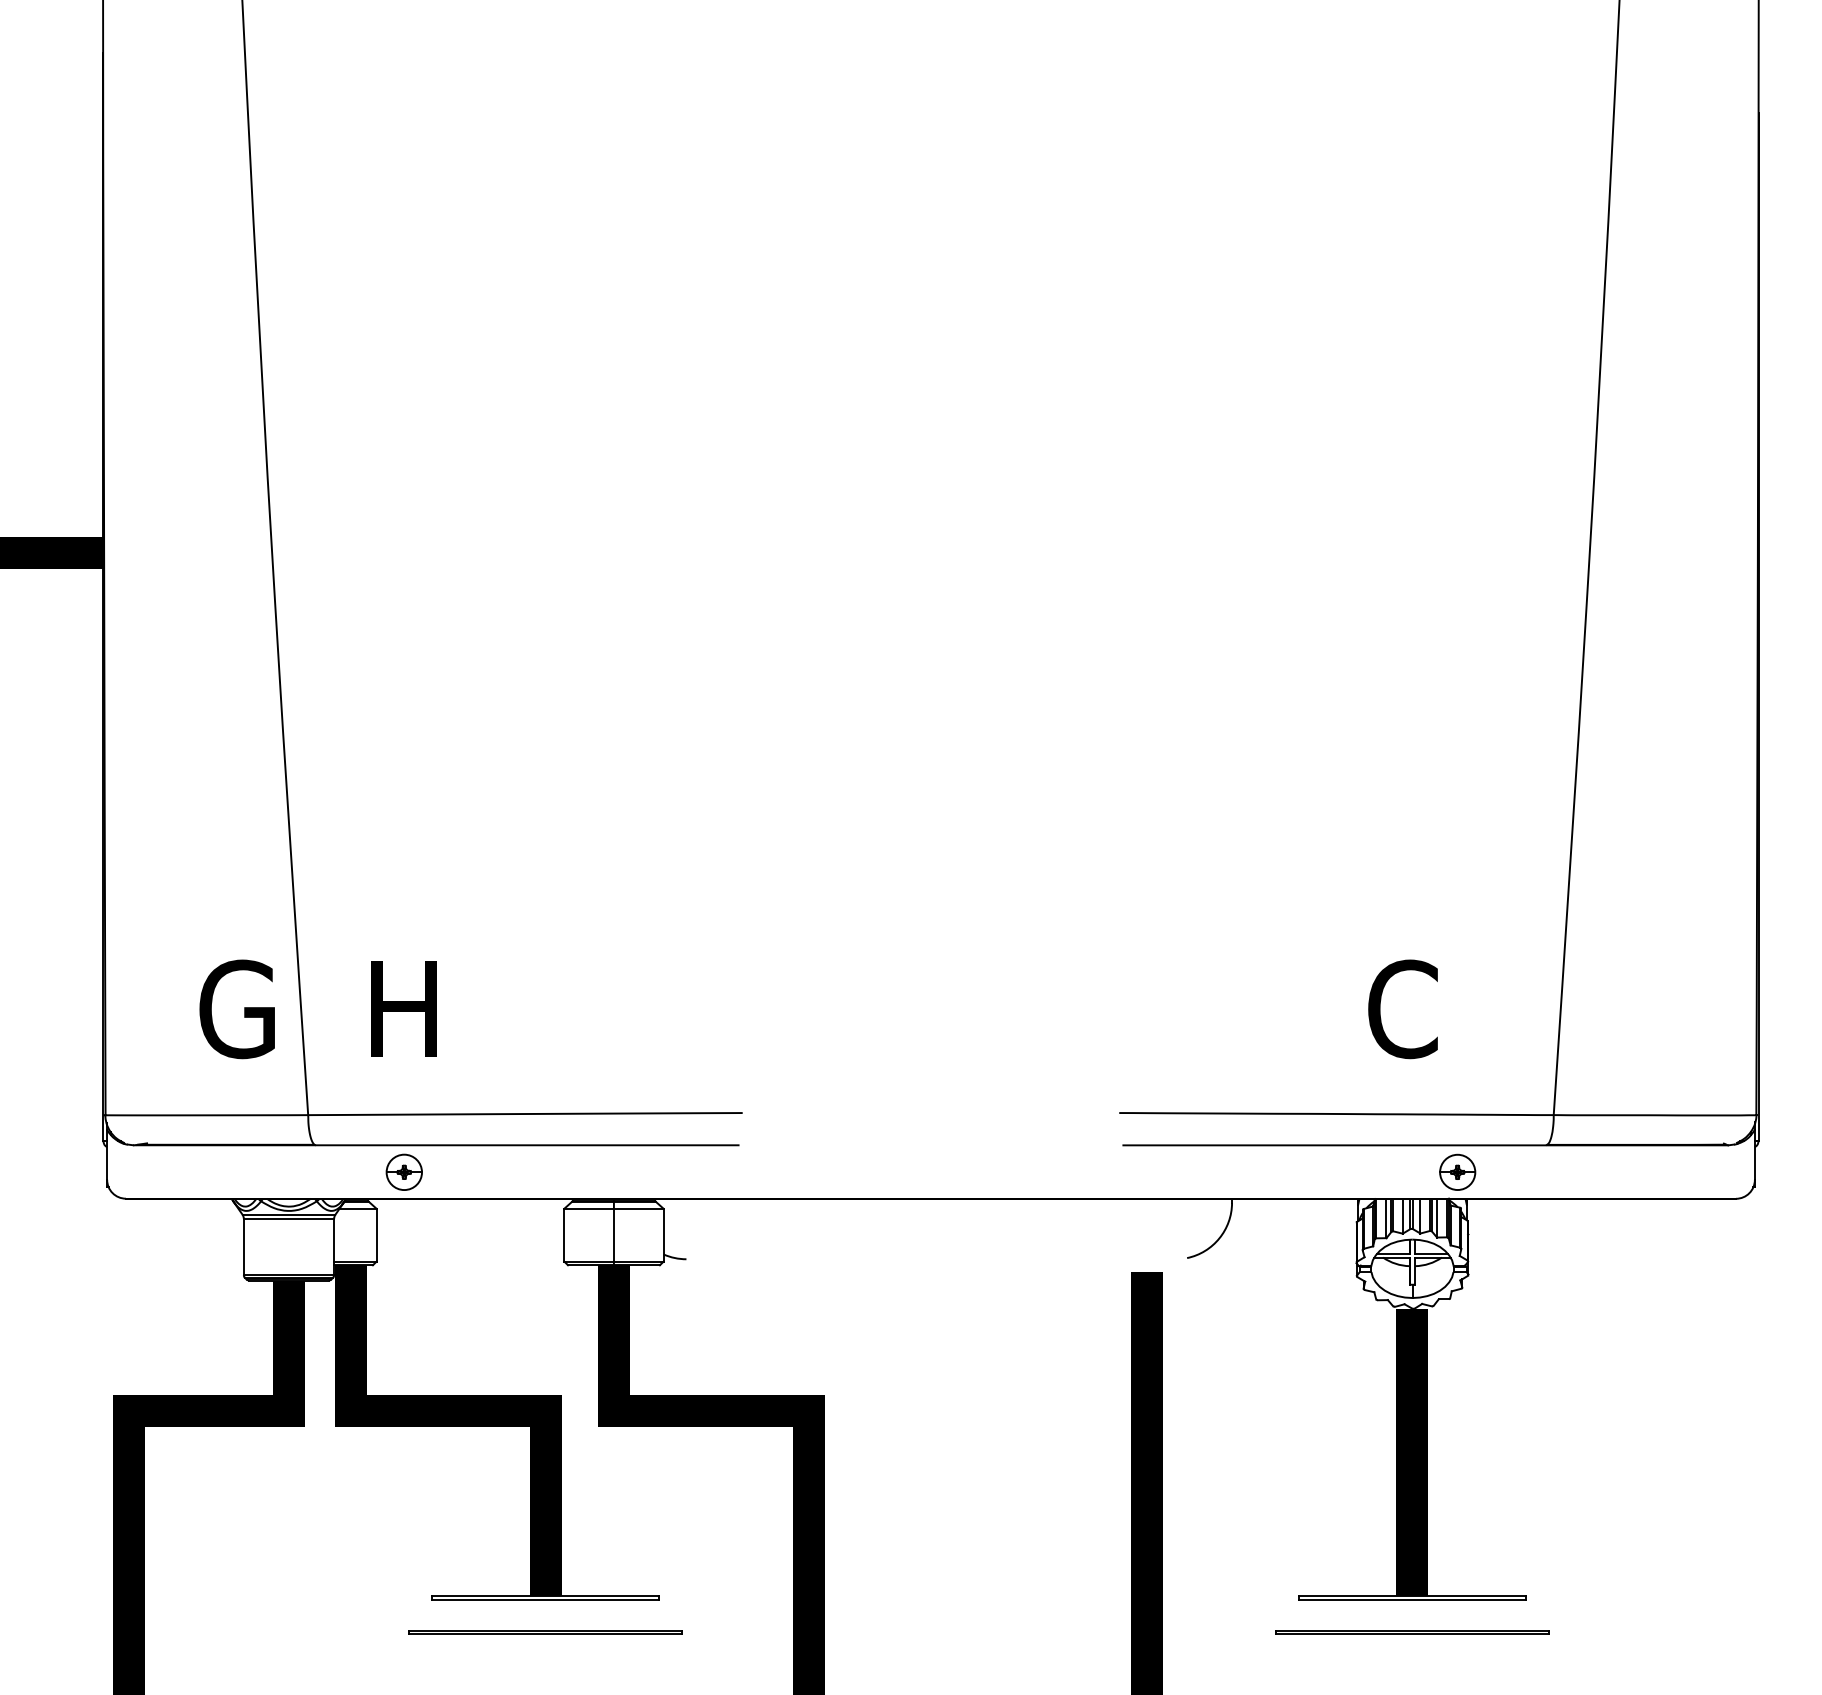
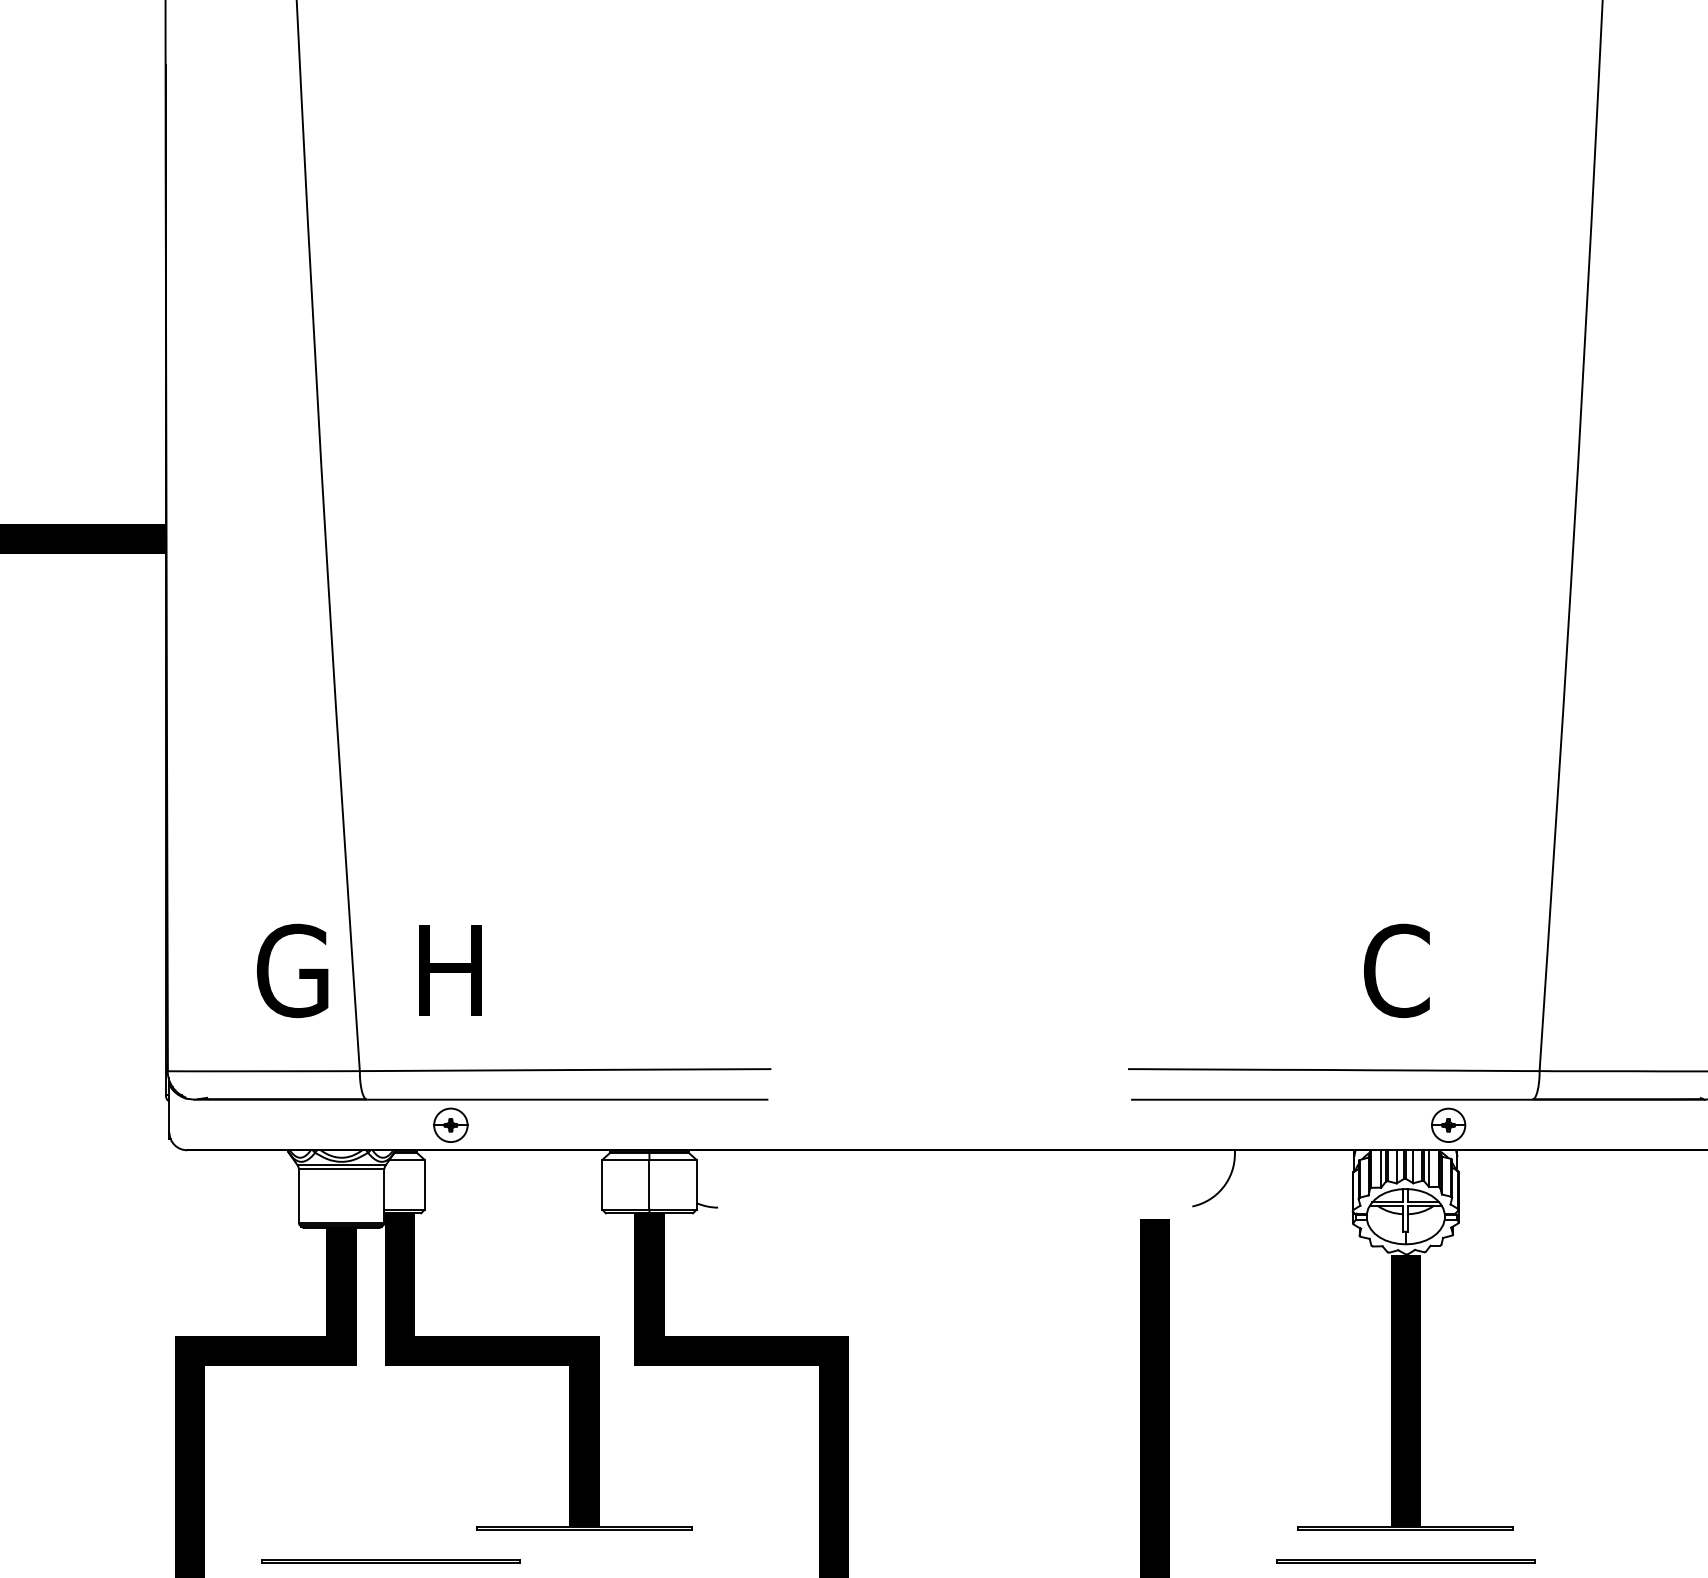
line: (545, 1631) -> (391, 1560), moved

